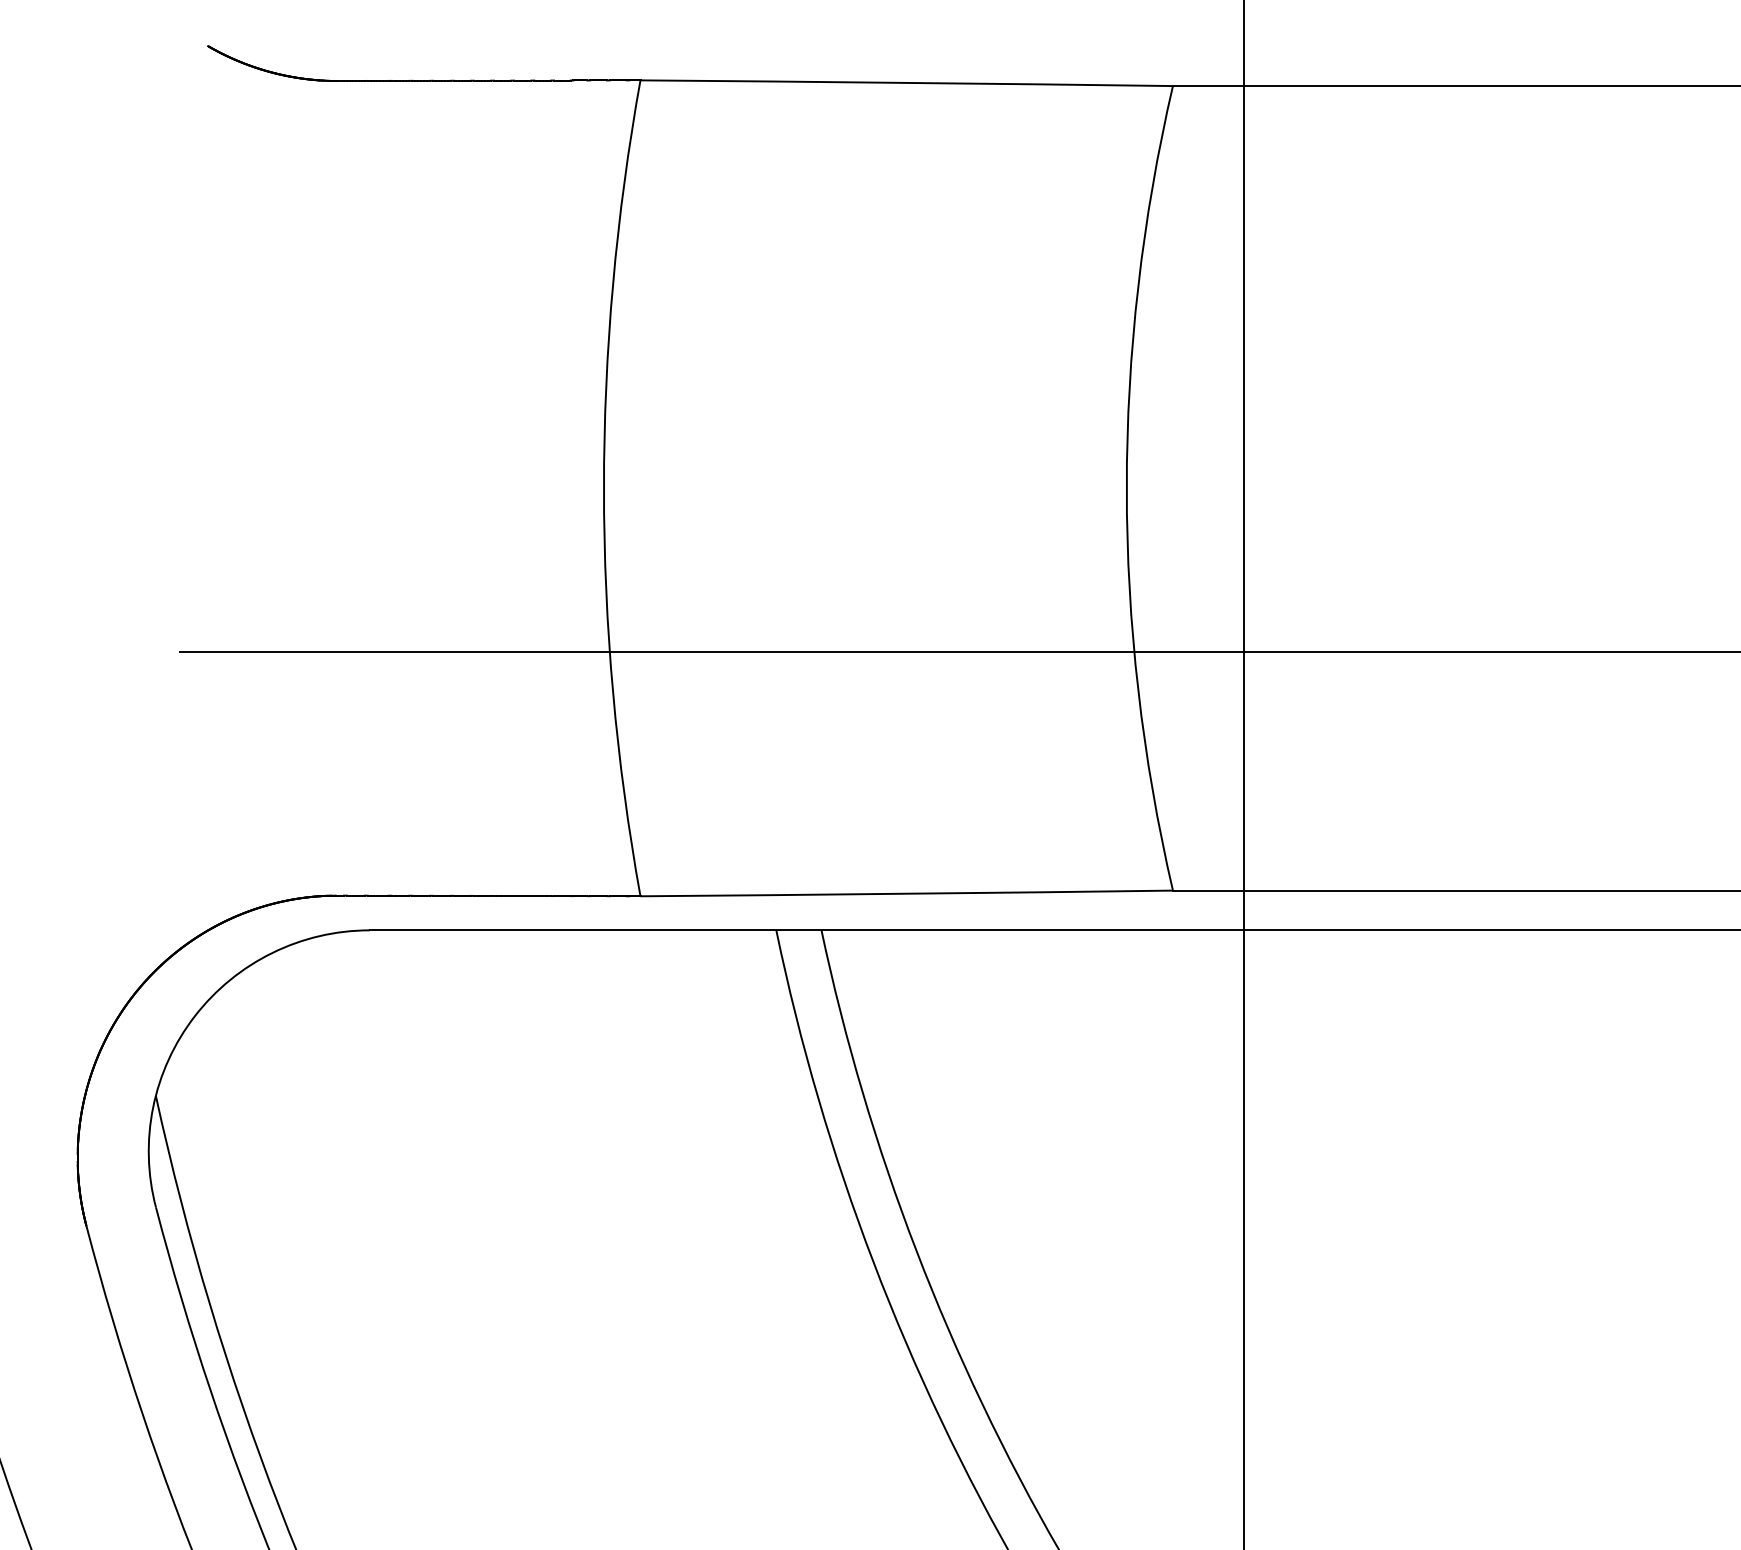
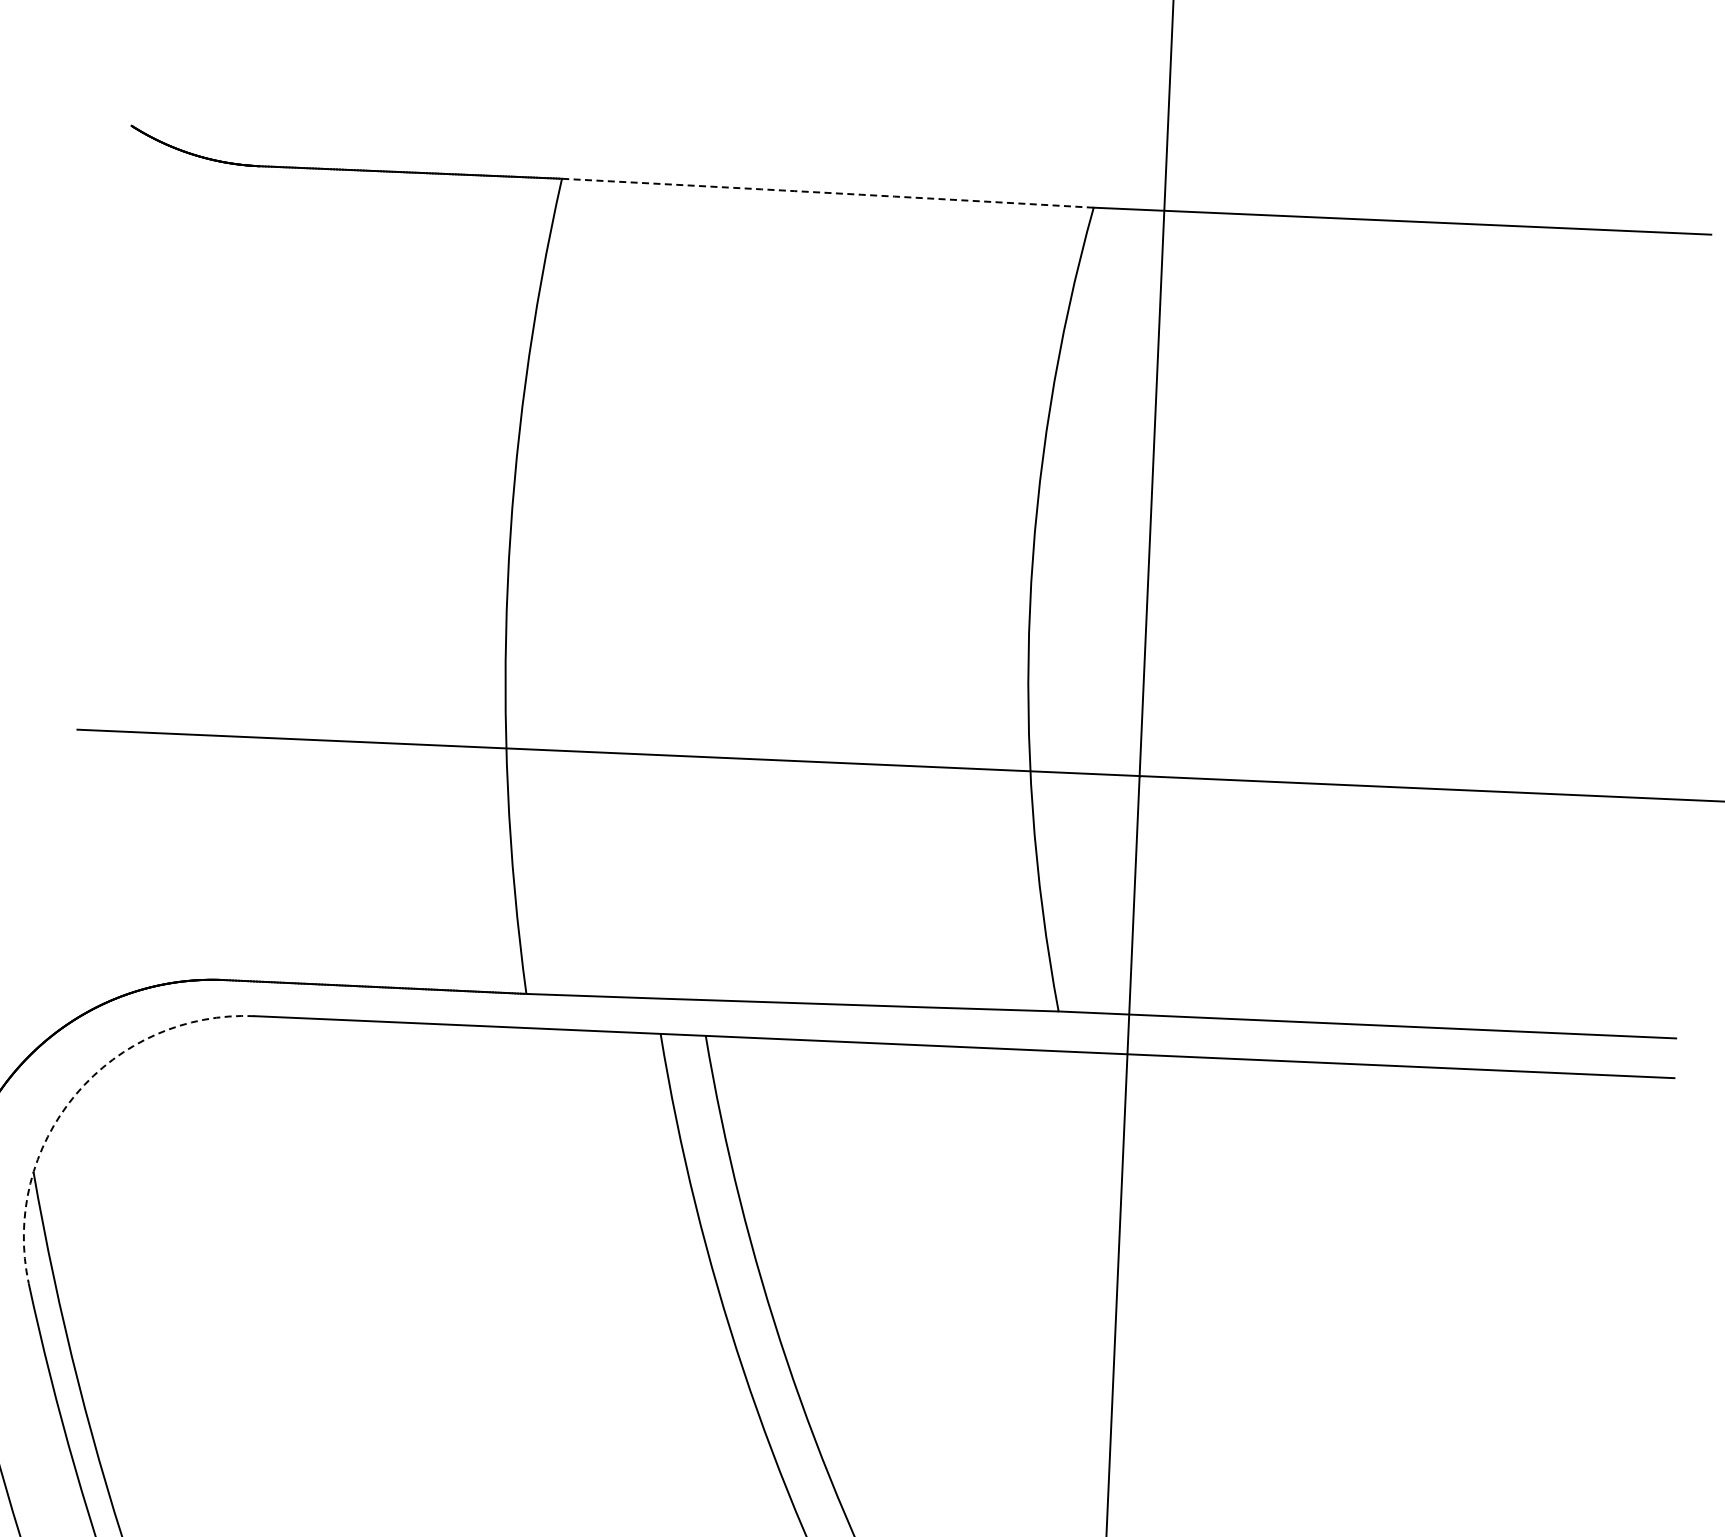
arc: (906, 82) -> (827, 192), solid -> dashed
arc: (194, 1016) -> (75, 1094), solid -> dashed

